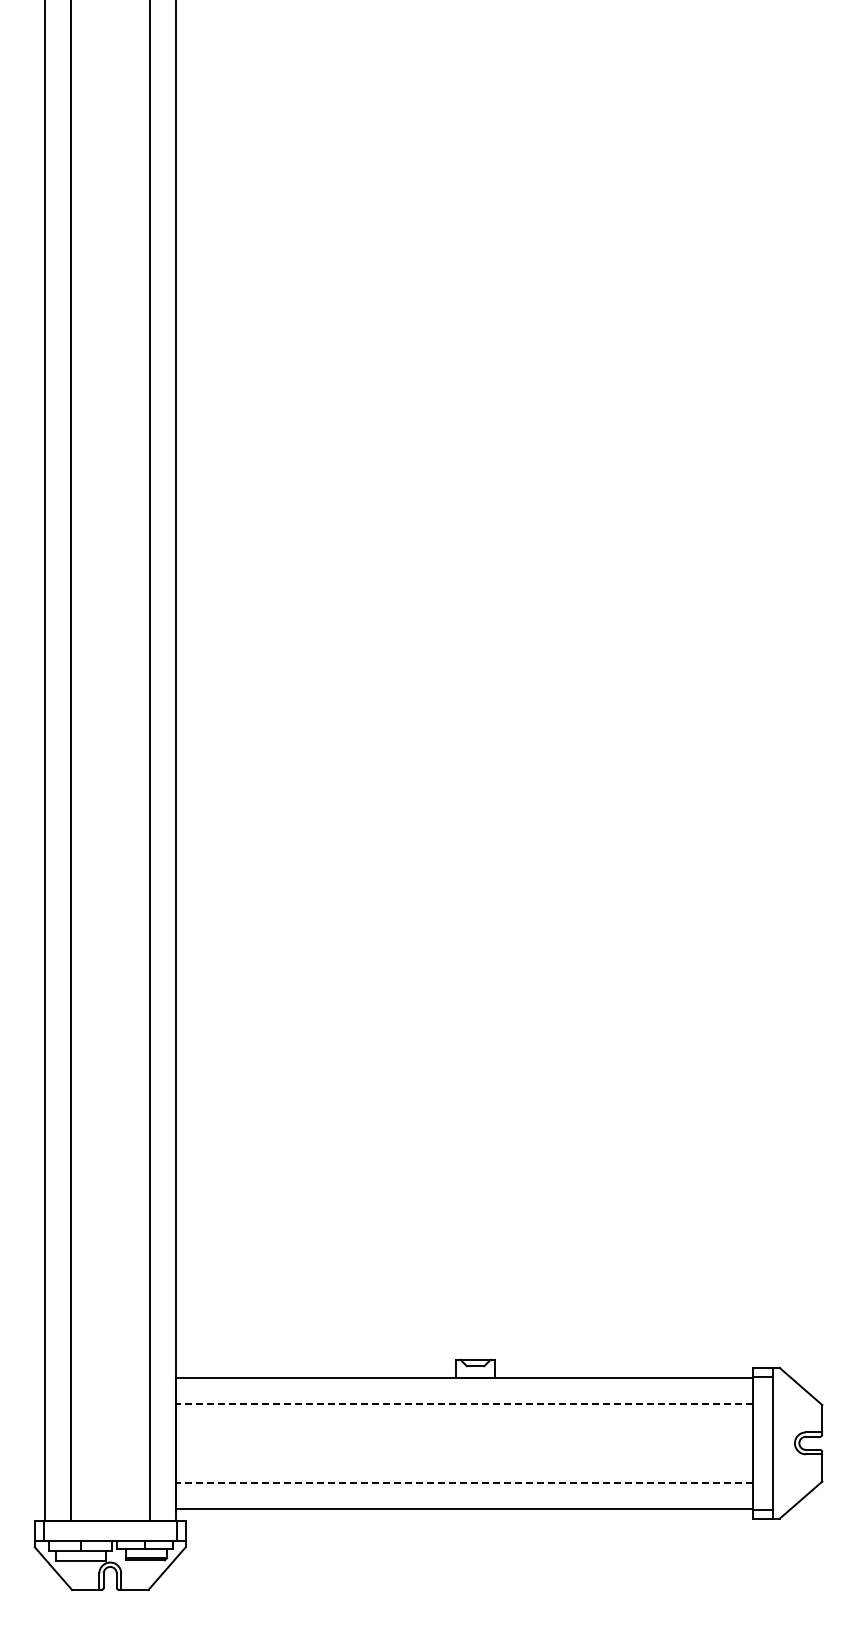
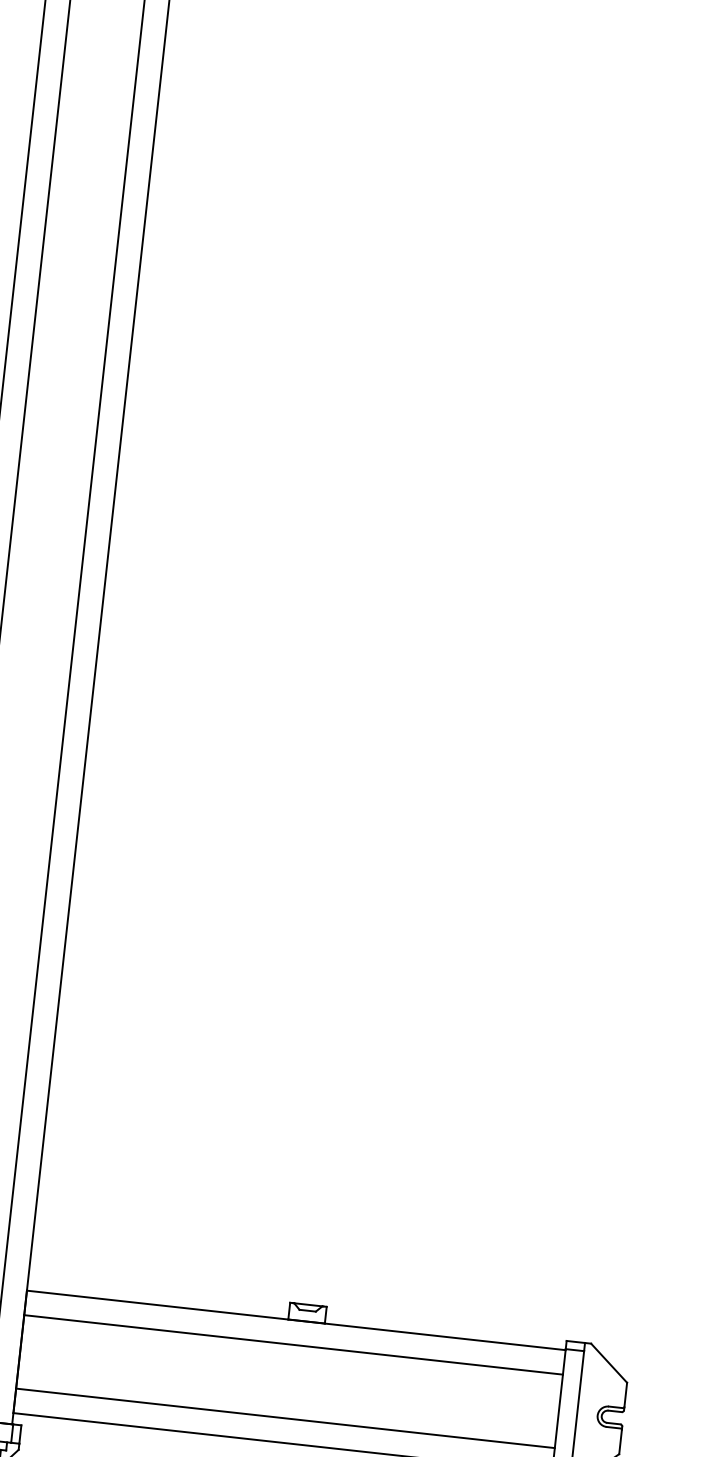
line: (464, 1403) -> (293, 1344), dashed -> solid
line: (464, 1482) -> (285, 1418), dashed -> solid

